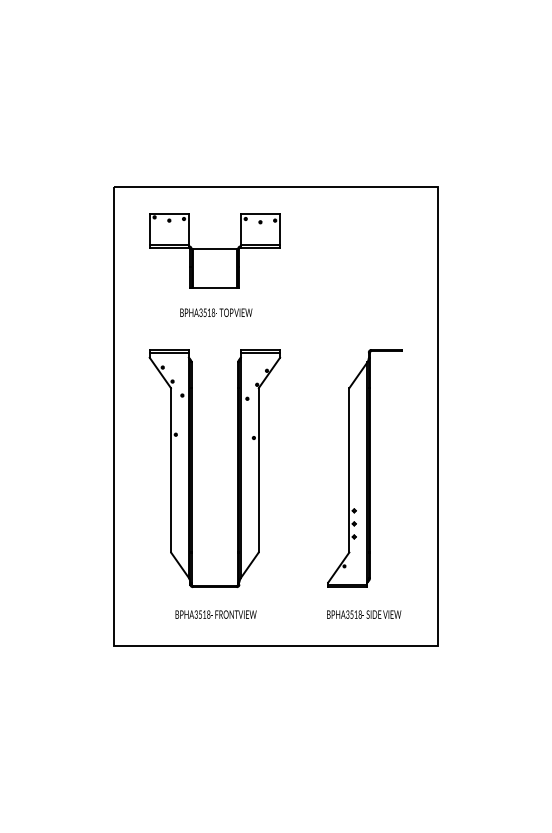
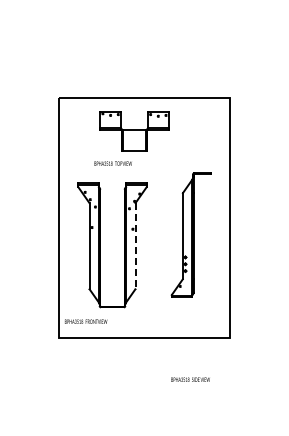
part: (214, 251) -> (134, 131), moved
part: (363, 467) -> (190, 234), moved
line: (258, 470) -> (135, 246), solid -> dashed
text: (216, 614) -> (86, 321), moved
text: (363, 614) -> (190, 379), moved

